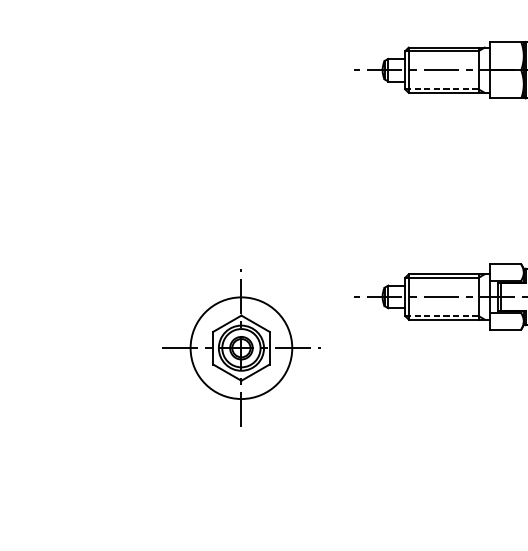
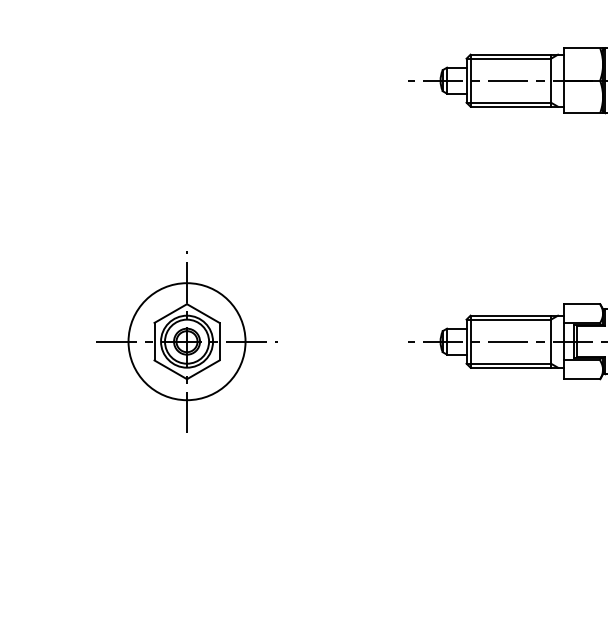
line: (442, 89) -> (509, 102), dashed -> solid
line: (442, 315) -> (509, 363), dashed -> solid
part: (240, 348) -> (186, 341), moved

